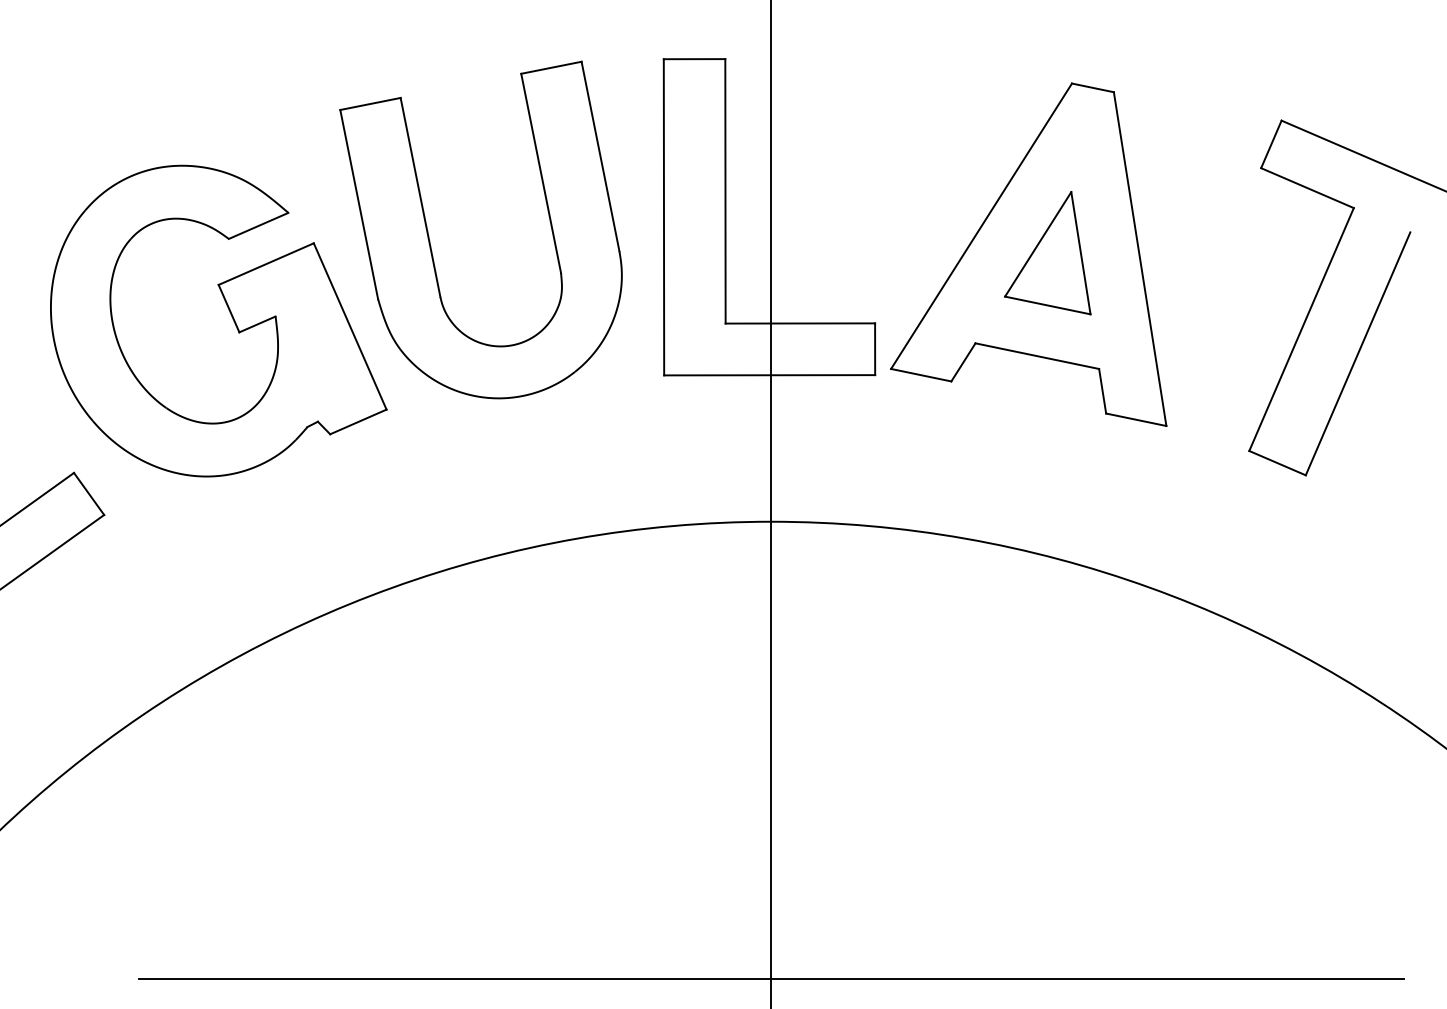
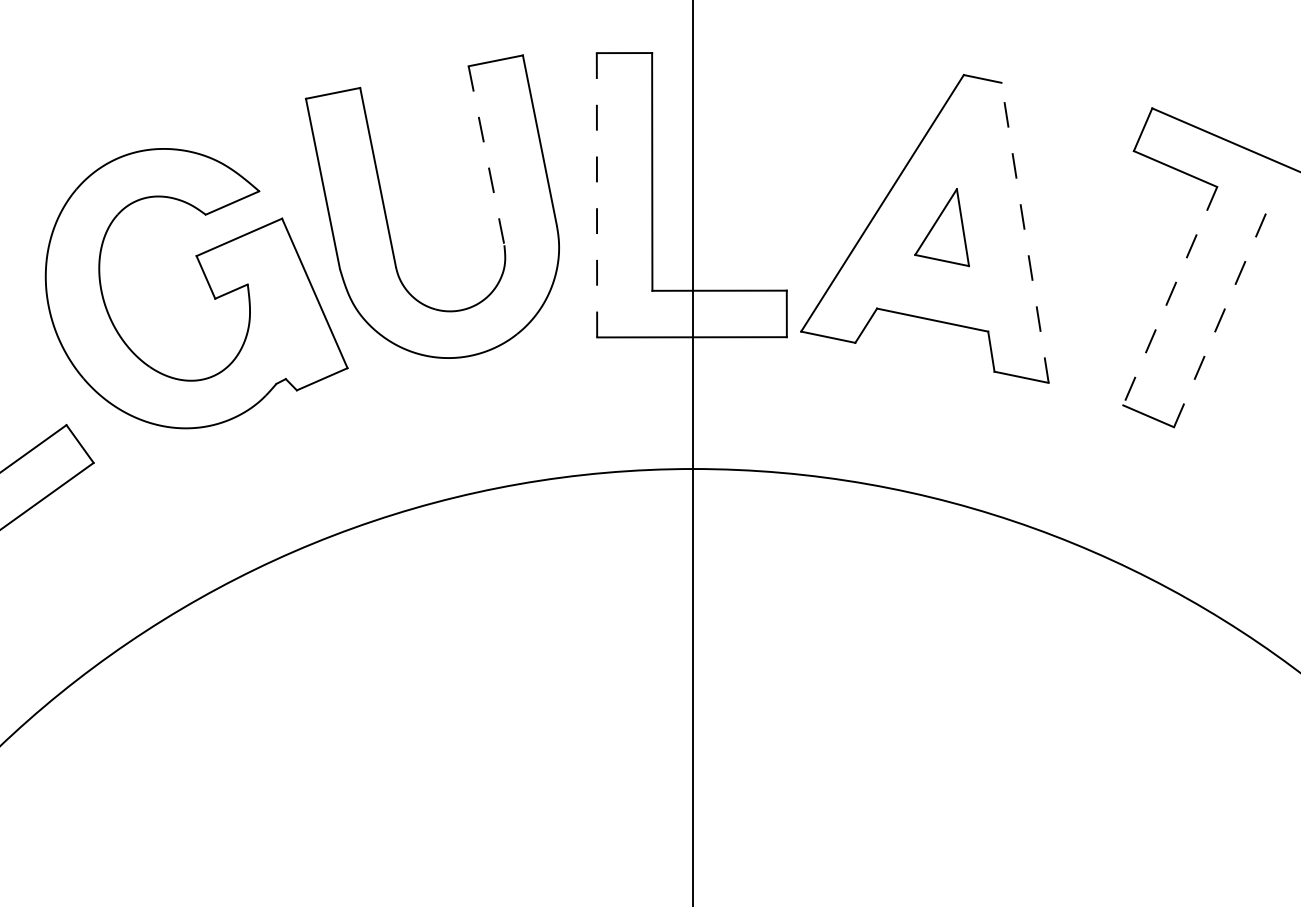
line: (541, 173) -> (486, 155), solid -> dashed
line: (663, 217) -> (596, 195), solid -> dashed
part: (1047, 253) -> (941, 227), size x0.7
line: (1140, 259) -> (1025, 233), solid -> dashed
line: (1301, 329) -> (1170, 296), solid -> dashed
line: (1358, 353) -> (1221, 317), solid -> dashed
line: (770, 978) -> (692, 879), removed

